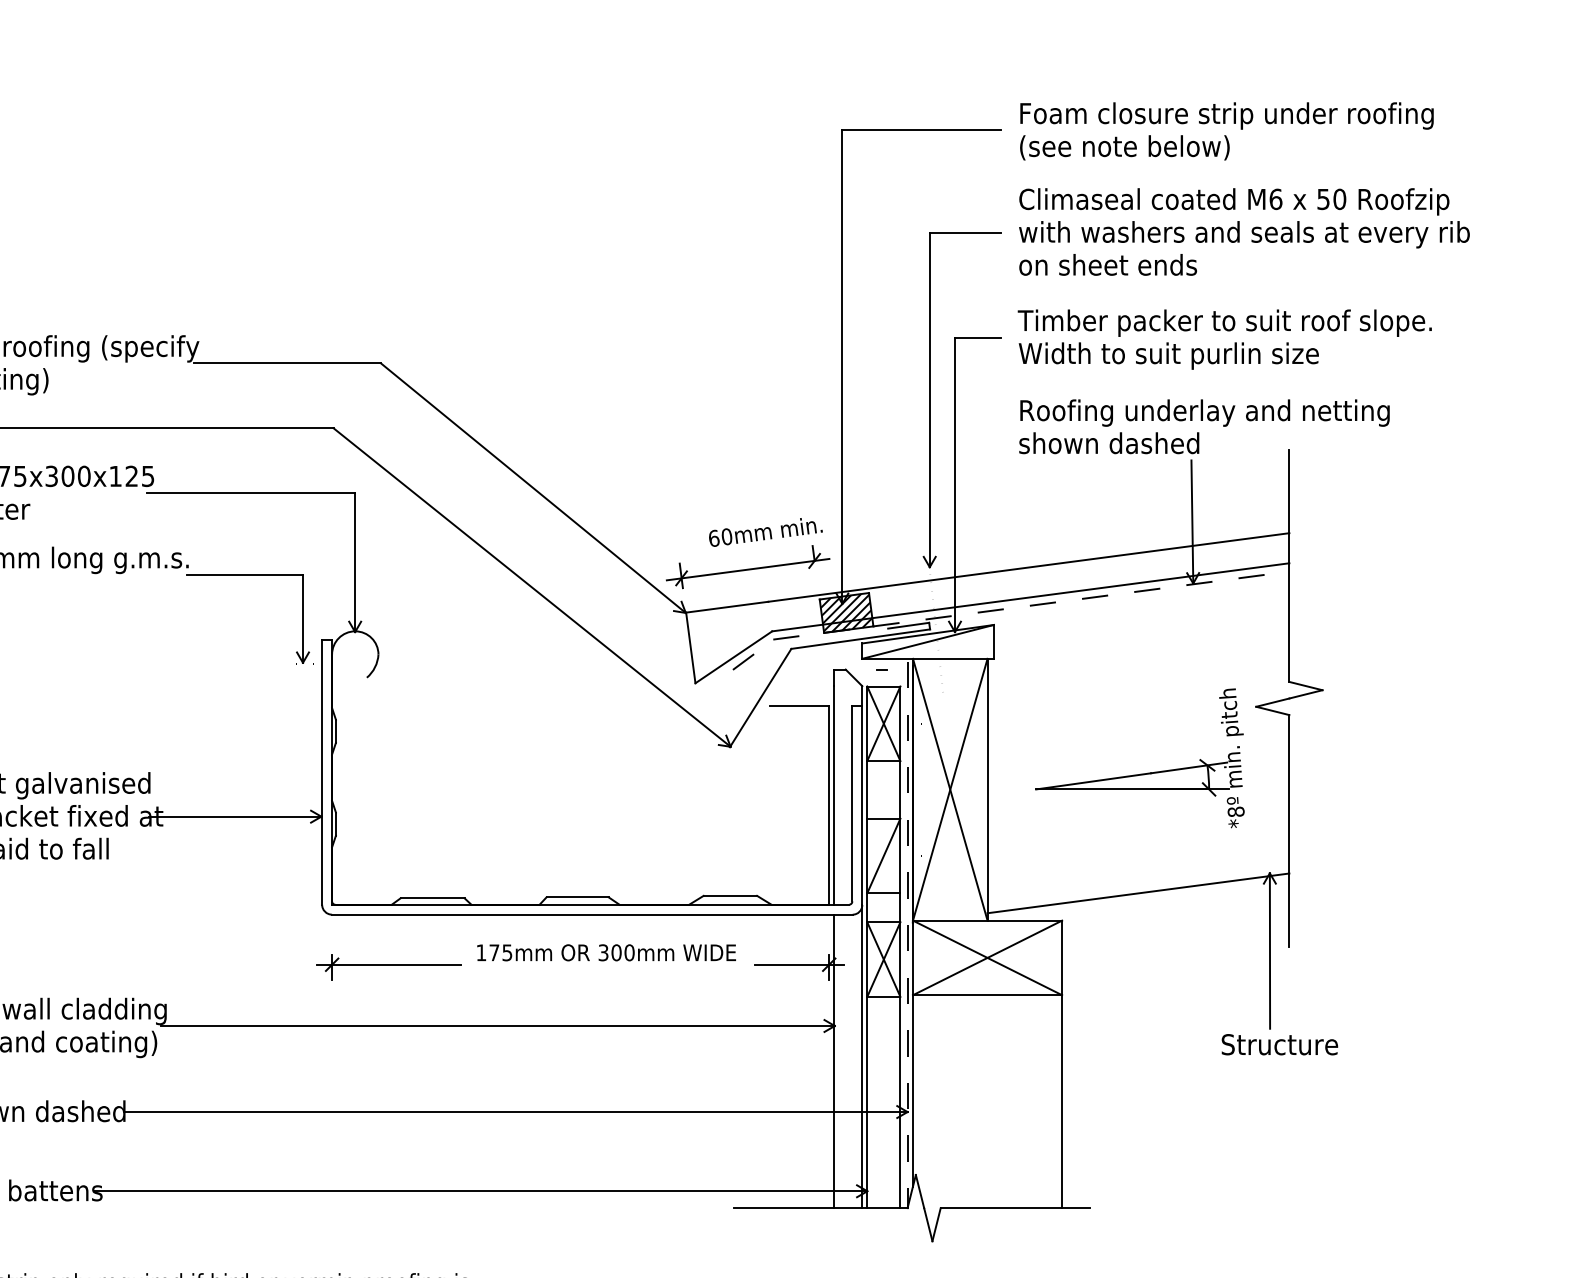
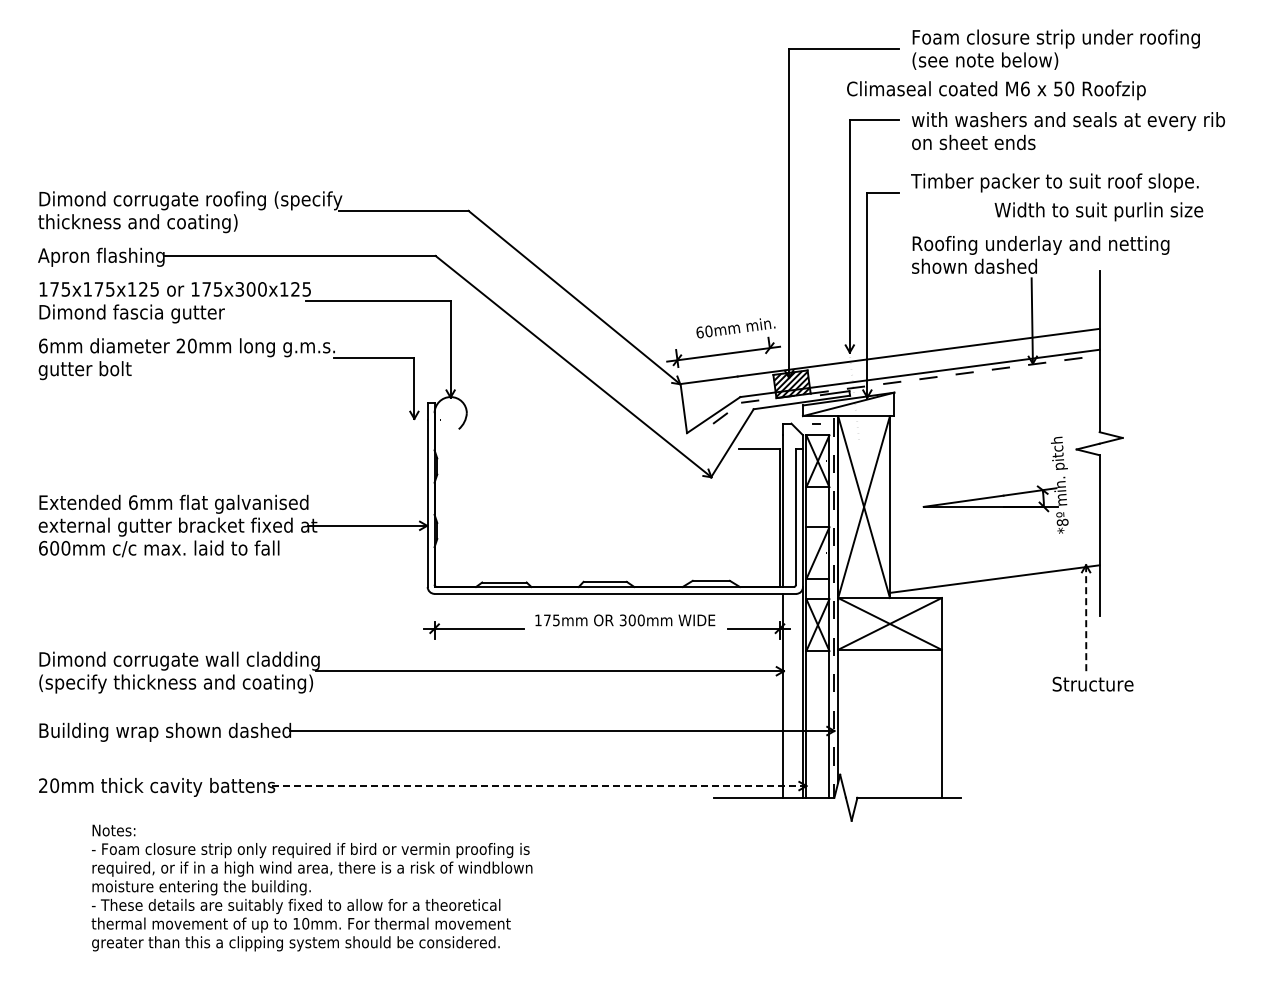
text: (1234, 201) -> (996, 90), moved
text: (1168, 355) -> (1098, 211), moved
line: (1270, 951) -> (1086, 619), solid -> dashed
line: (480, 1191) -> (537, 786), solid -> dashed

